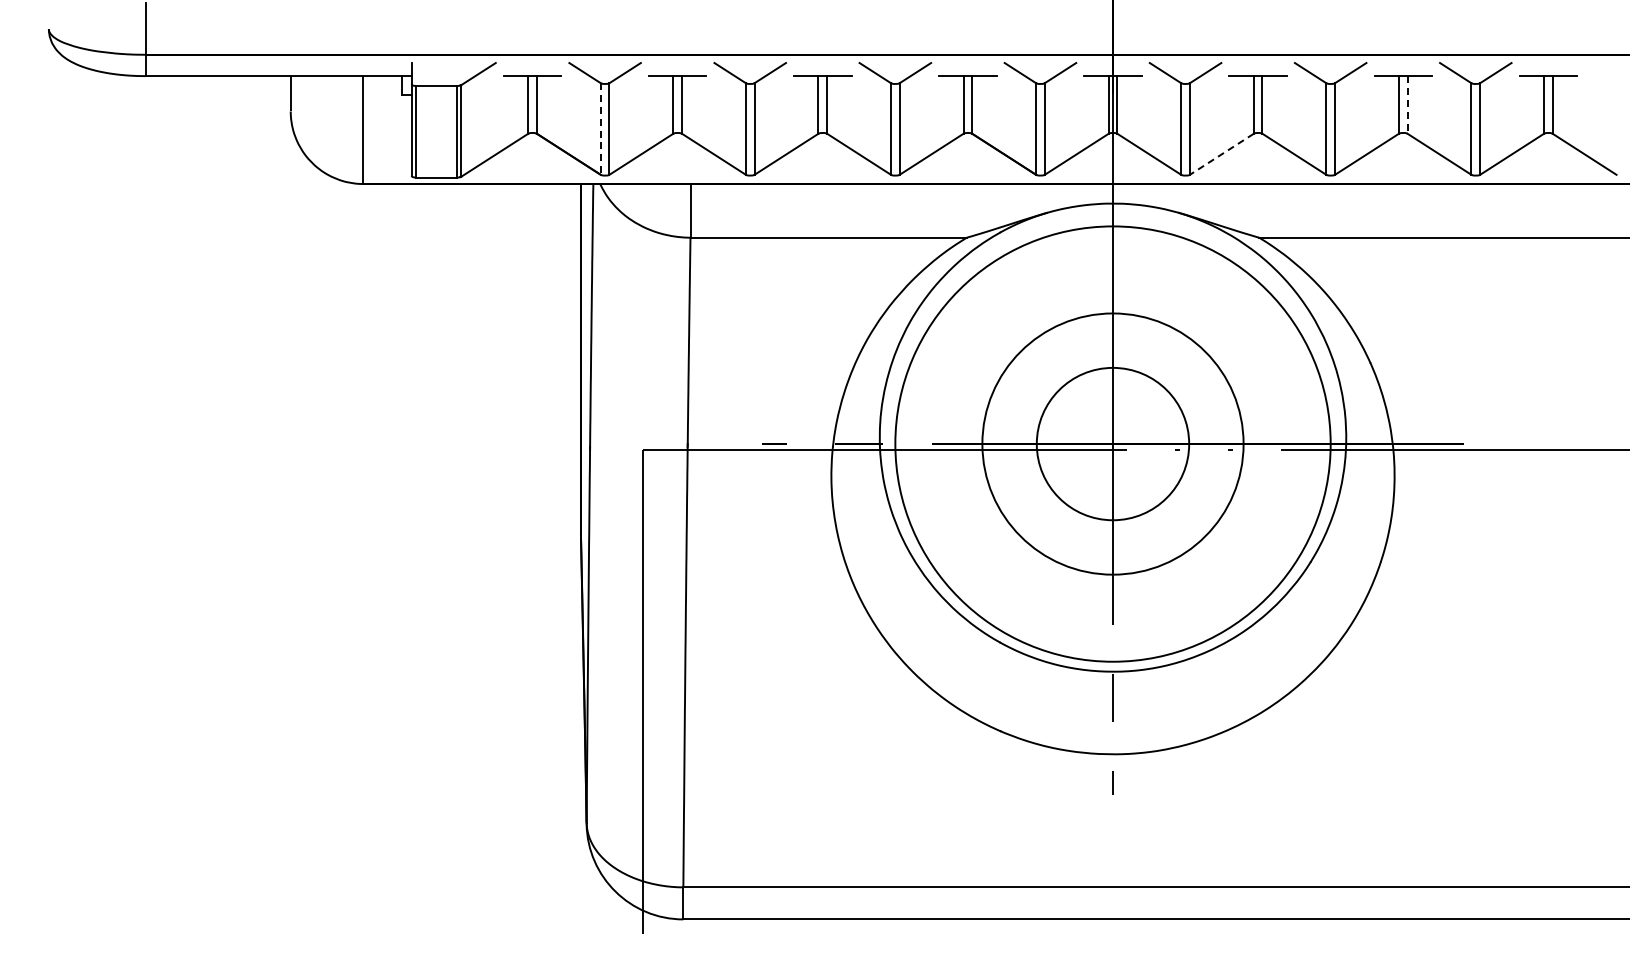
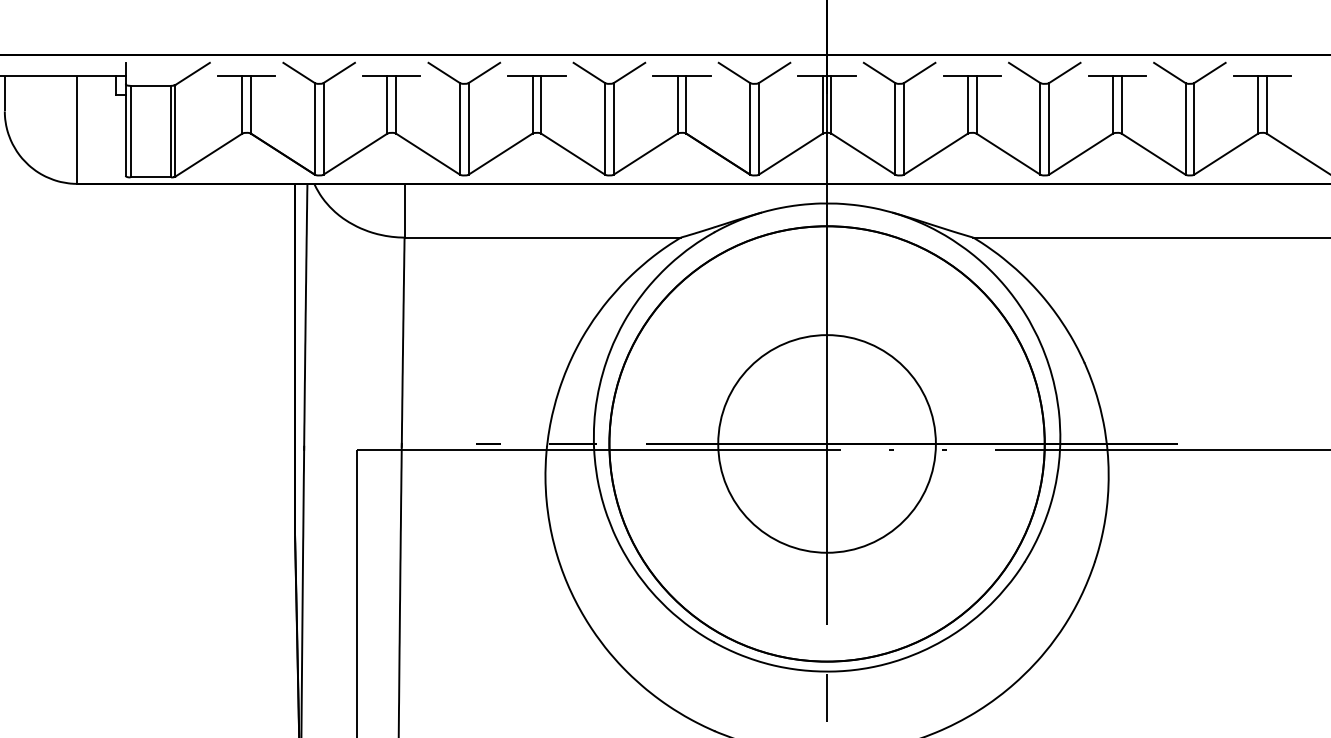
line: (1407, 104) -> (1121, 104), dashed -> solid
line: (600, 129) -> (314, 129), dashed -> solid
line: (1221, 154) -> (935, 154), dashed -> solid
circle: (1112, 443) -> (826, 443), size x1.43
circle: (1112, 443) -> (826, 443), size x1.67

